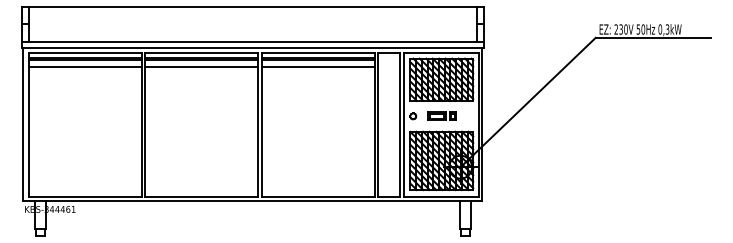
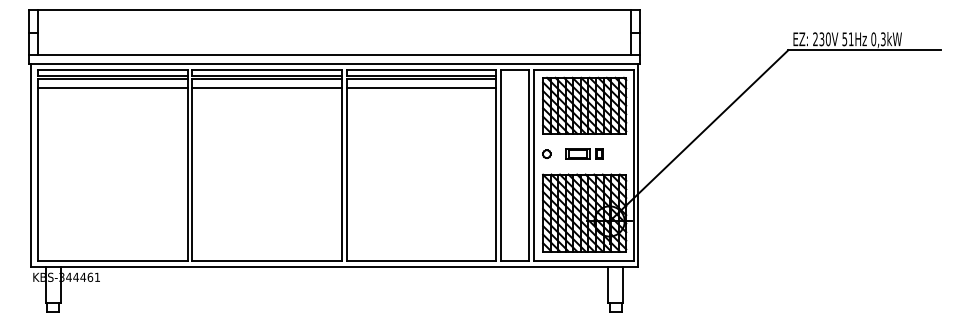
text: (643, 29) -> (851, 39), 50Hz -> 51Hz

